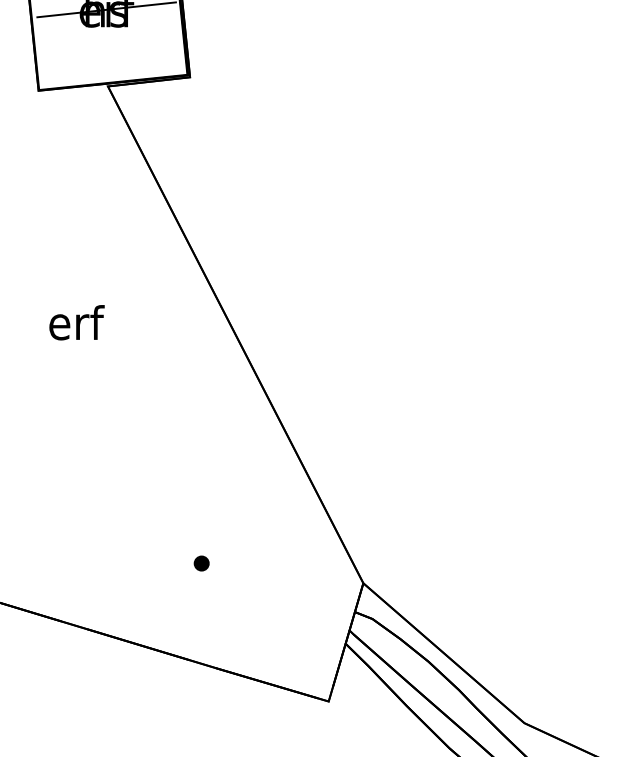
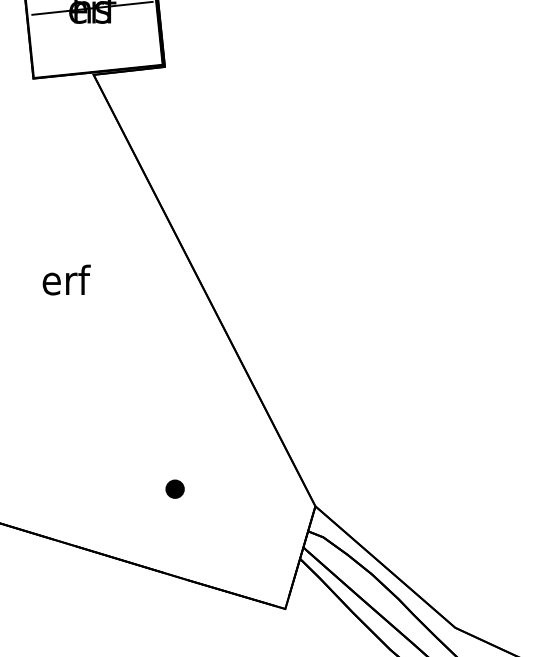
part: (201, 563) -> (174, 489), size x1.43

